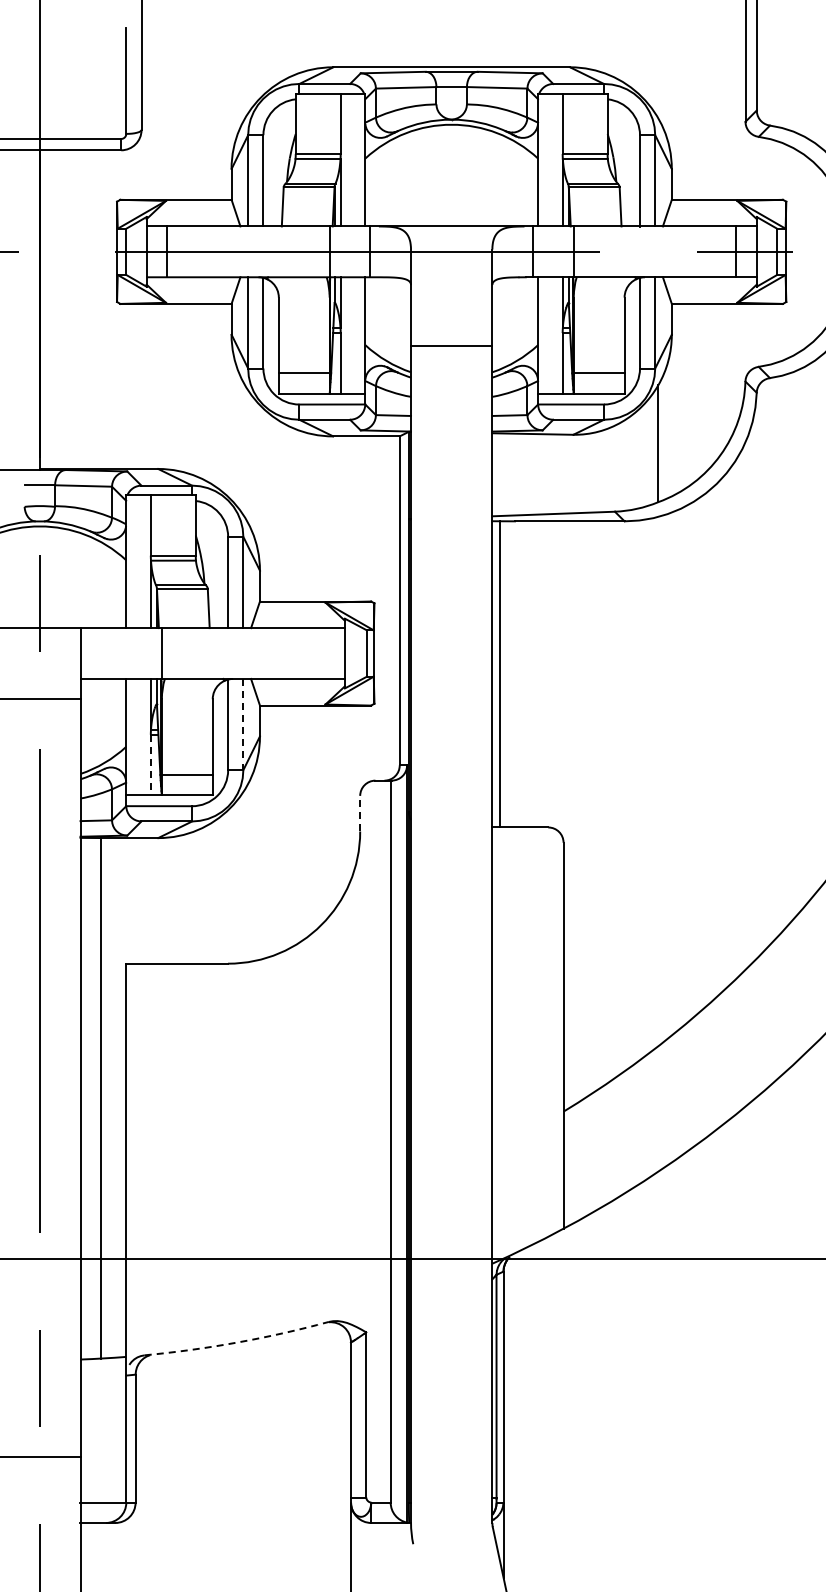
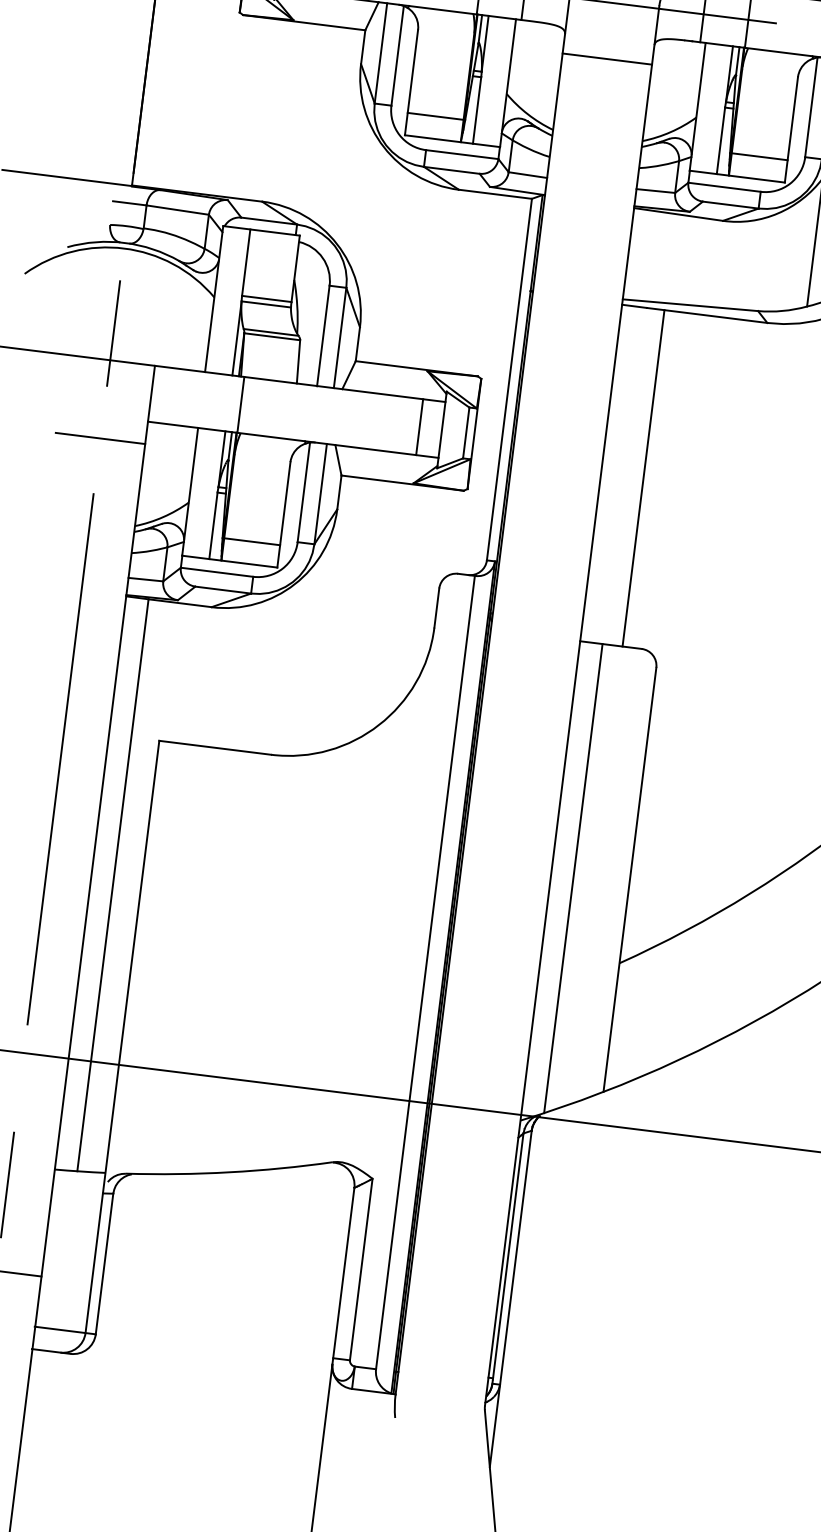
line: (451, 345) -> (607, 58), moved
line: (324, 653) -> (419, 427), added
line: (499, 674) -> (643, 478), moved
line: (243, 724) -> (320, 494), dashed -> solid
line: (150, 765) -> (213, 526), dashed -> solid
line: (360, 813) -> (437, 607), dashed -> solid
line: (512, 1040) -> (573, 878), added
arc: (237, 1342) -> (229, 1172), dashed -> solid

